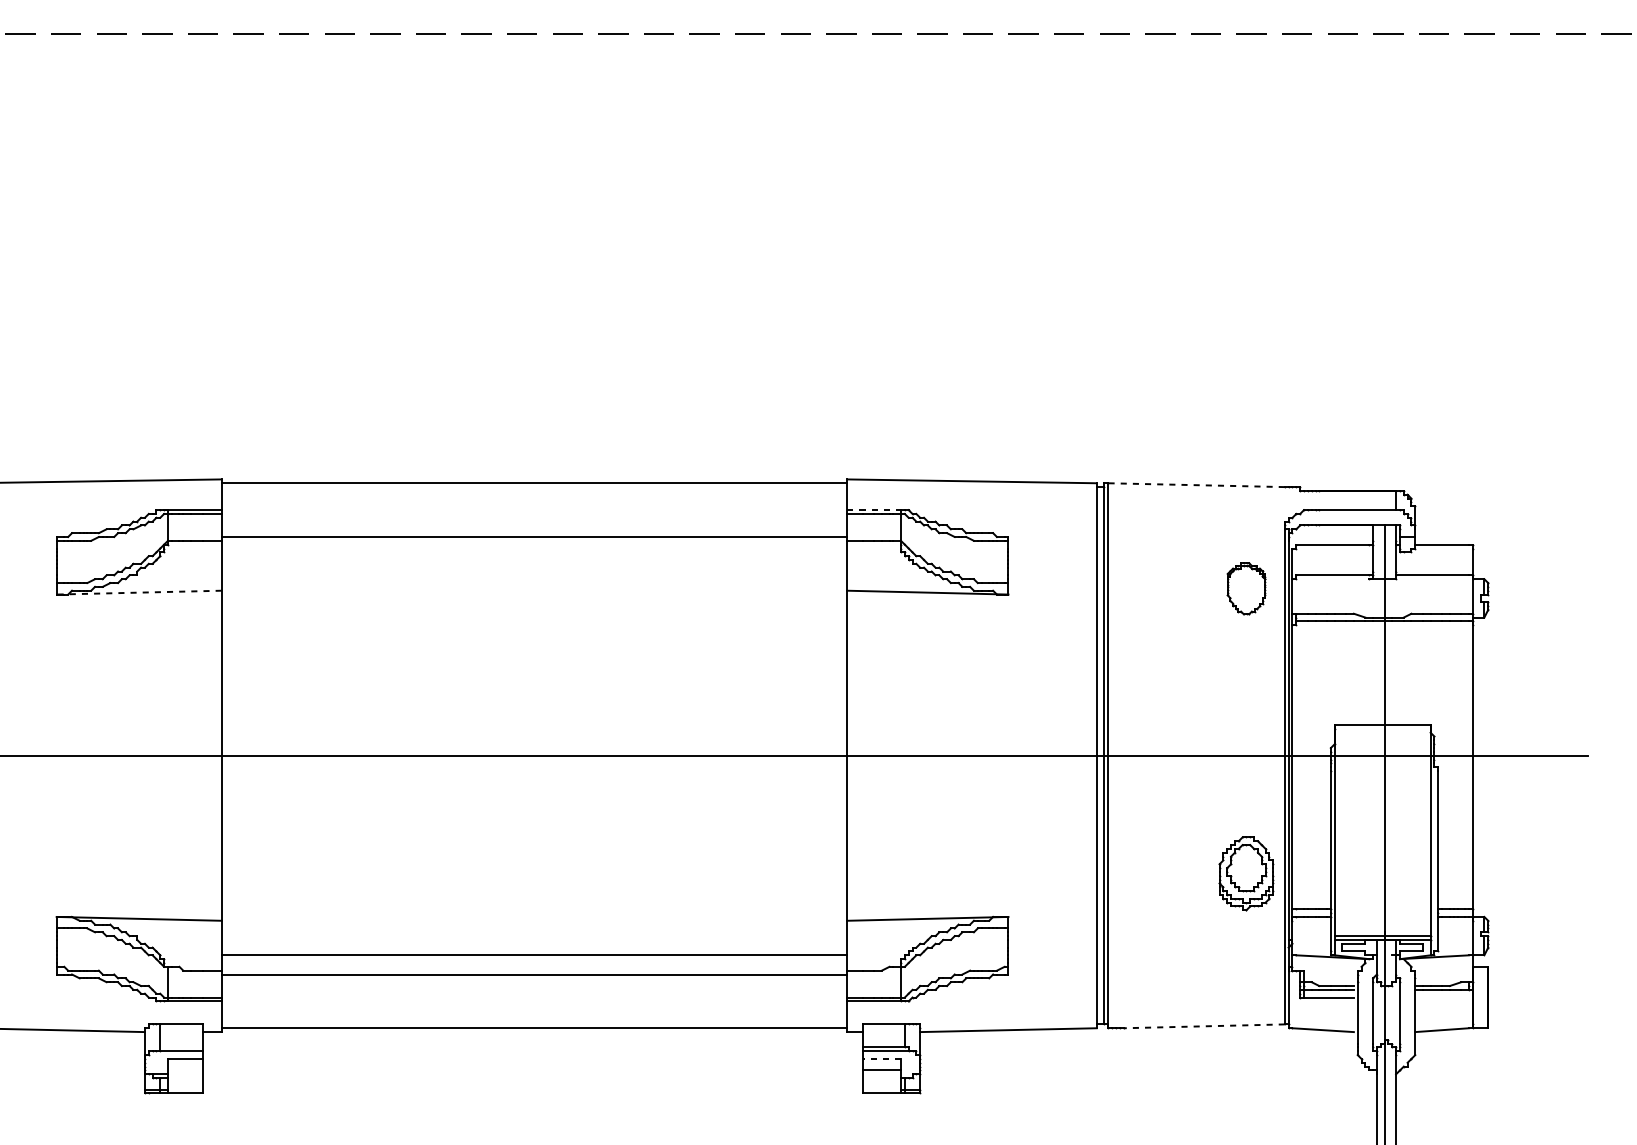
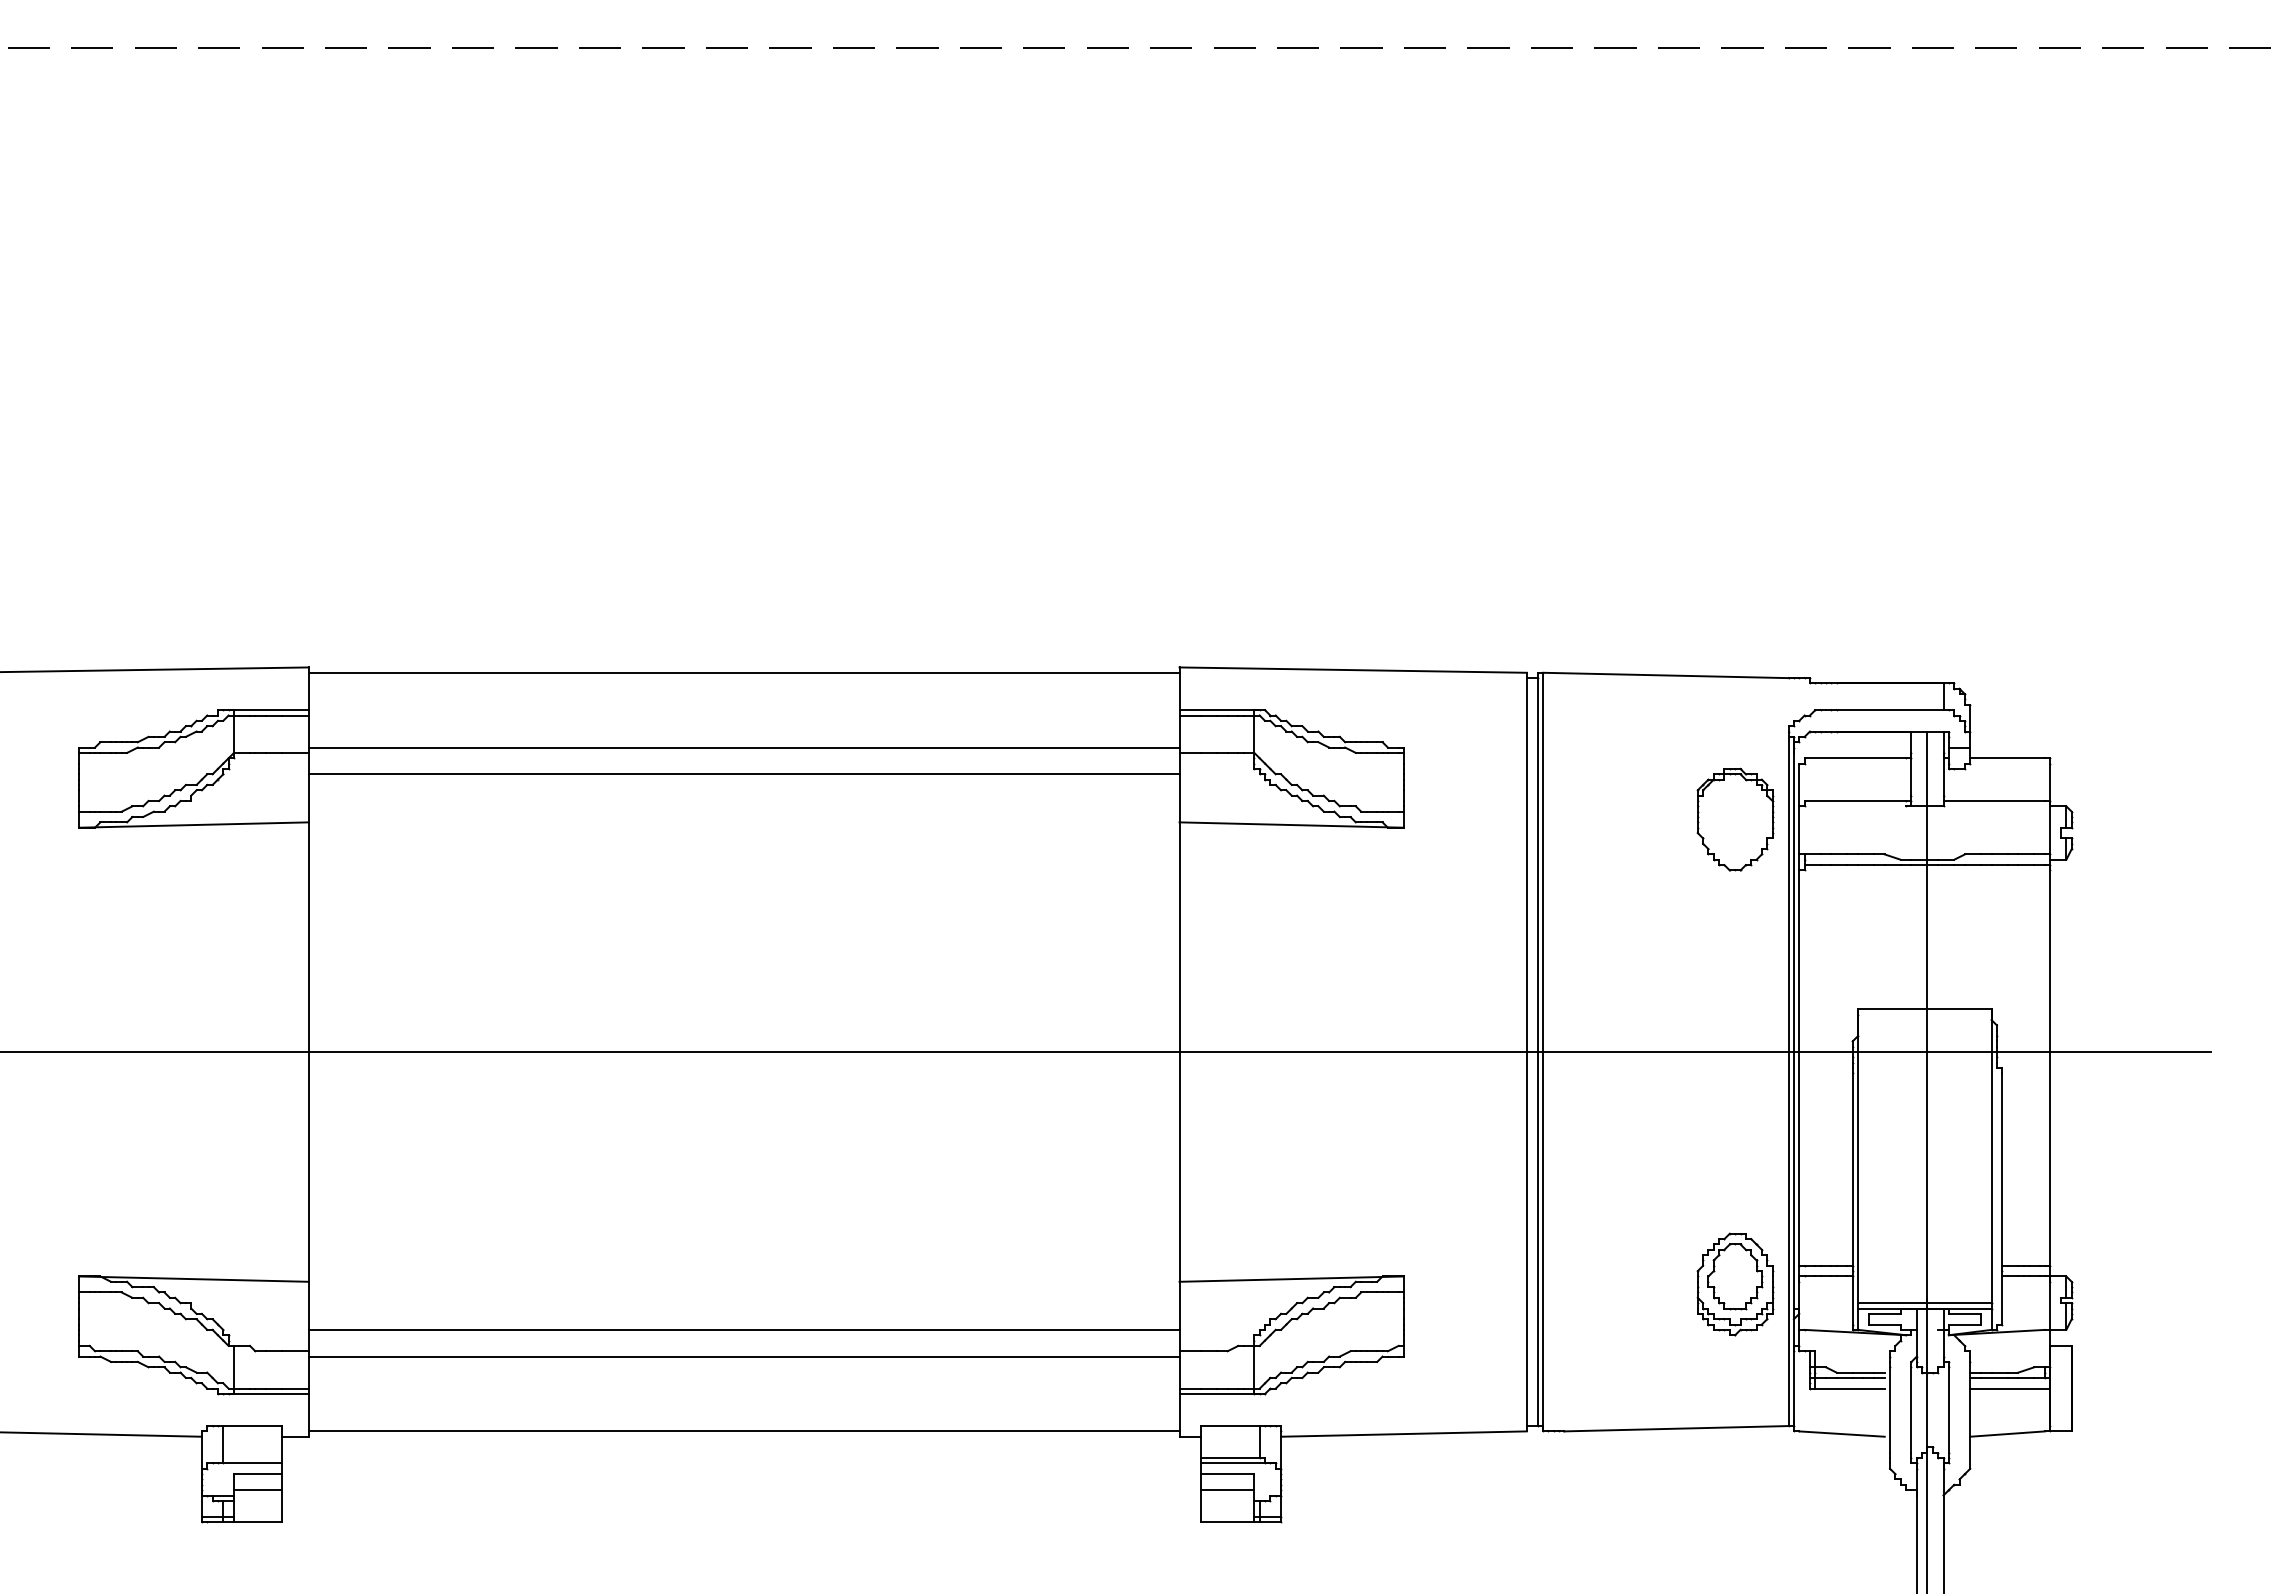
line: (1196, 485) -> (1665, 675), dashed -> solid
line: (876, 510) -> (1220, 710), dashed -> solid
line: (534, 556) -> (743, 774), added
part: (1246, 588) -> (1735, 819), size x1.43
line: (138, 592) -> (193, 825), dashed -> solid
part: (1246, 873) -> (1735, 1284), moved
line: (1444, 997) -> (2010, 1388), added
line: (1203, 1026) -> (1675, 1428), dashed -> solid
line: (881, 1059) -> (1227, 1474), dashed -> solid
line: (184, 1070) -> (257, 1490), added

